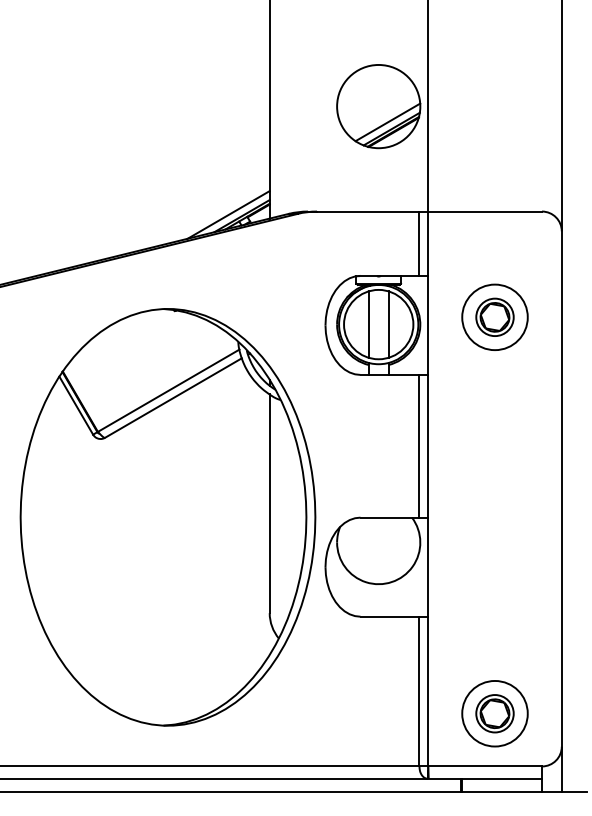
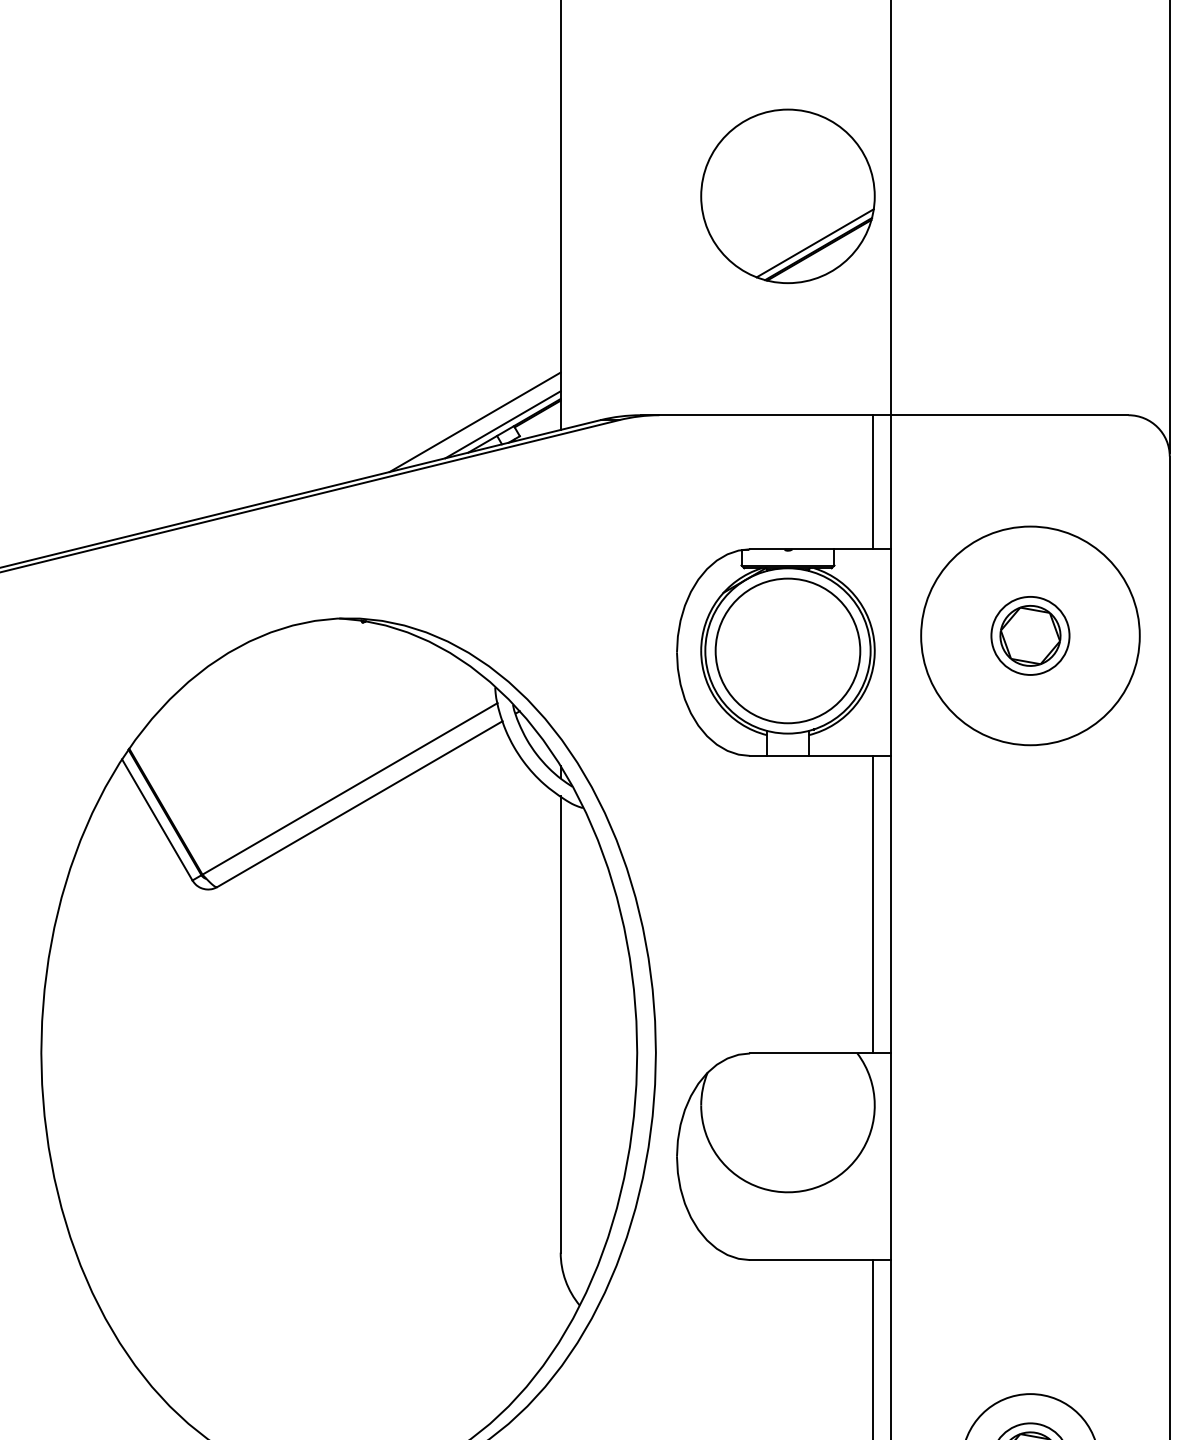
line: (387, 122) -> (806, 229), removed
circle: (494, 317) -> (1029, 636), size x1.6
line: (368, 324) -> (766, 650), removed
line: (388, 324) -> (808, 650), removed

